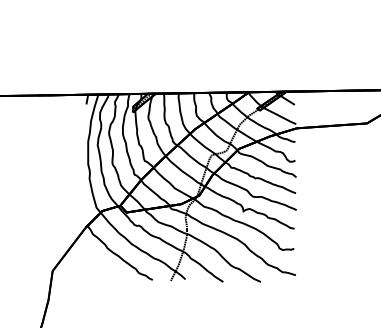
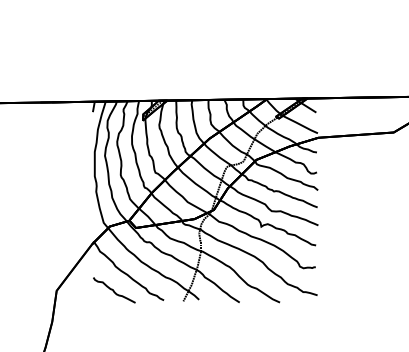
curve: (106, 270) -> (114, 290), added

